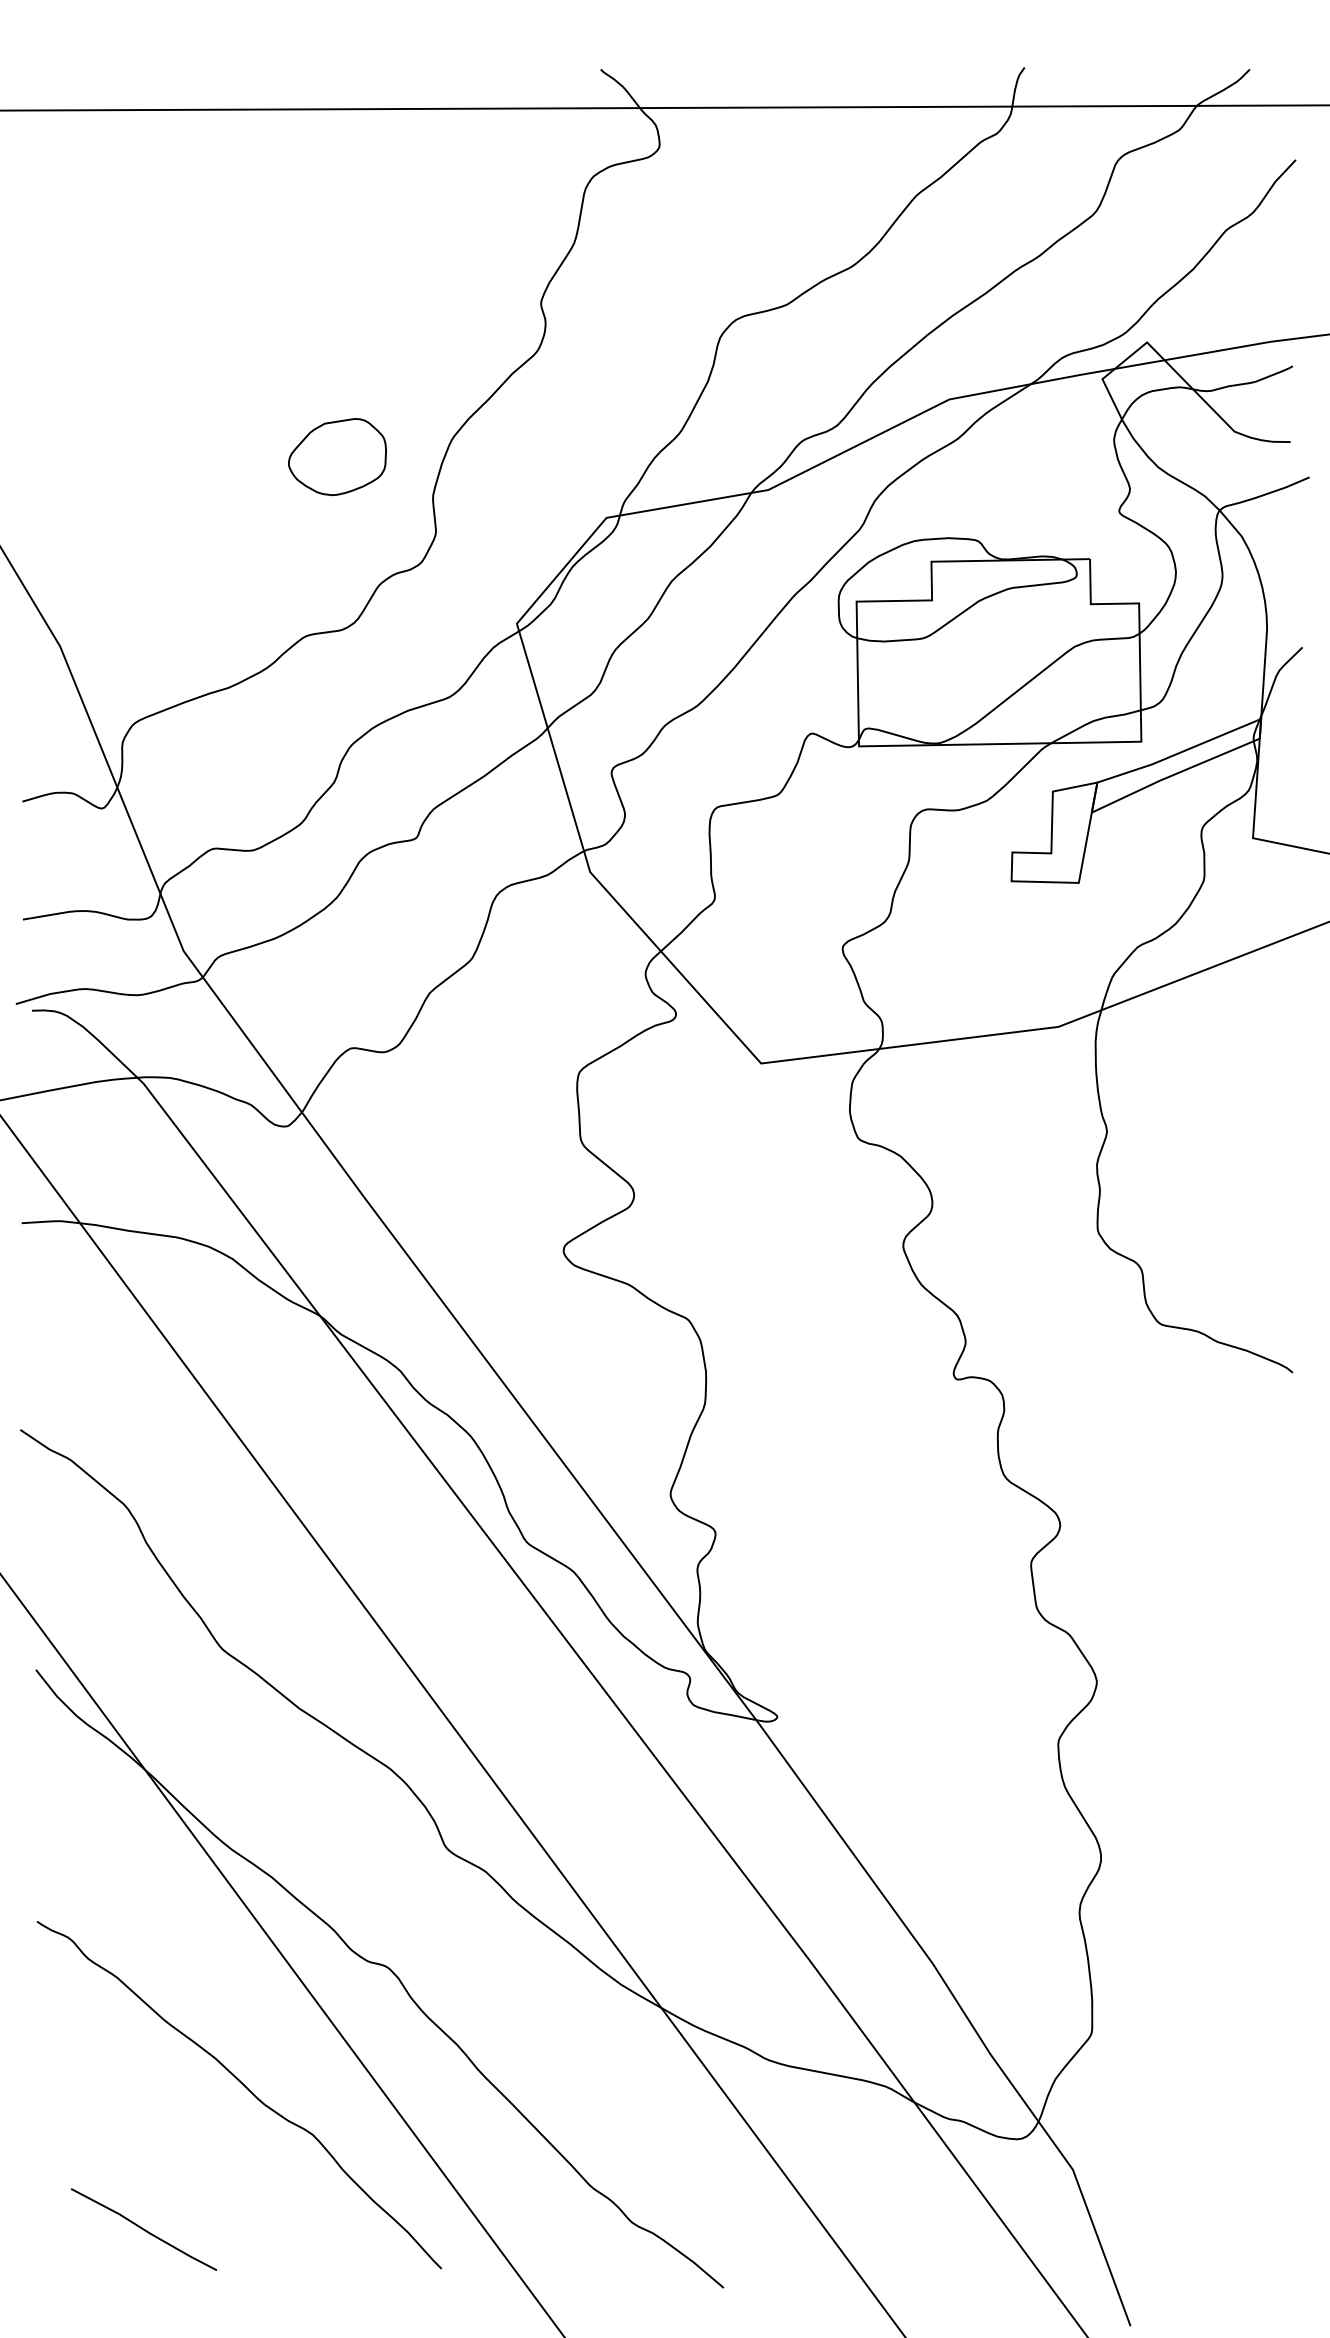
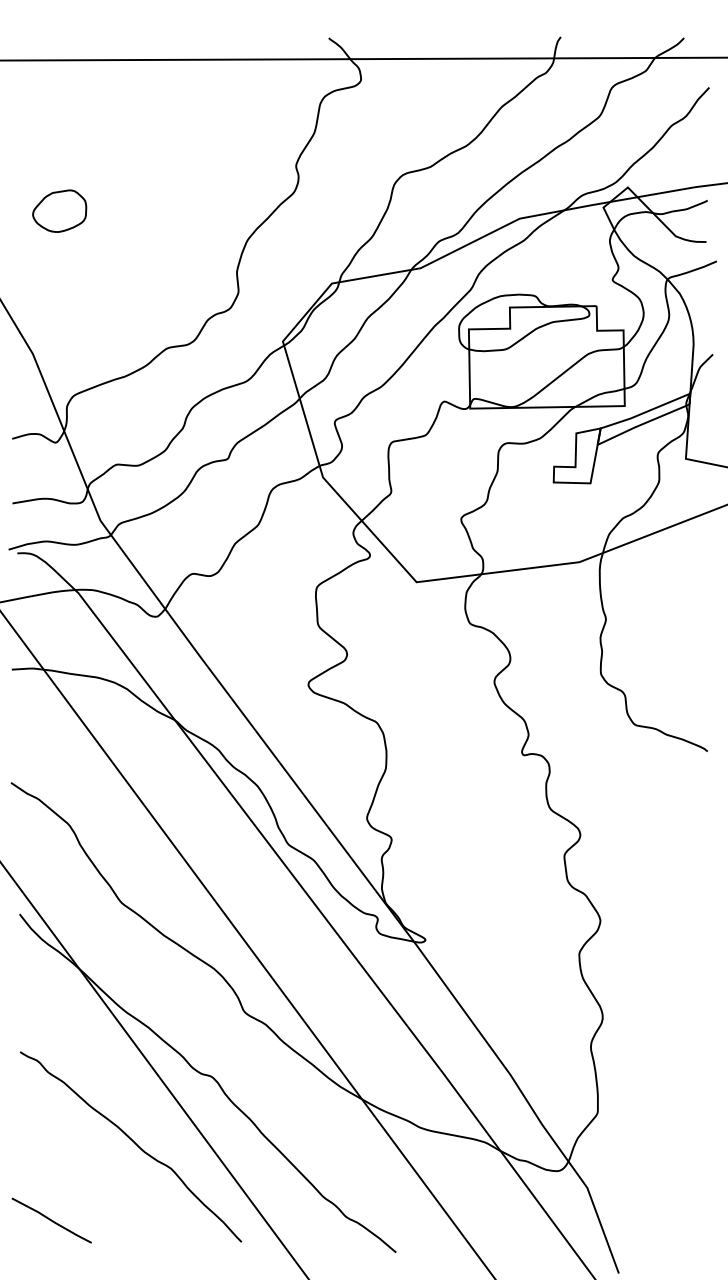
part: (337, 455) -> (59, 210), moved
line: (143, 2229) -> (51, 1220), moved

